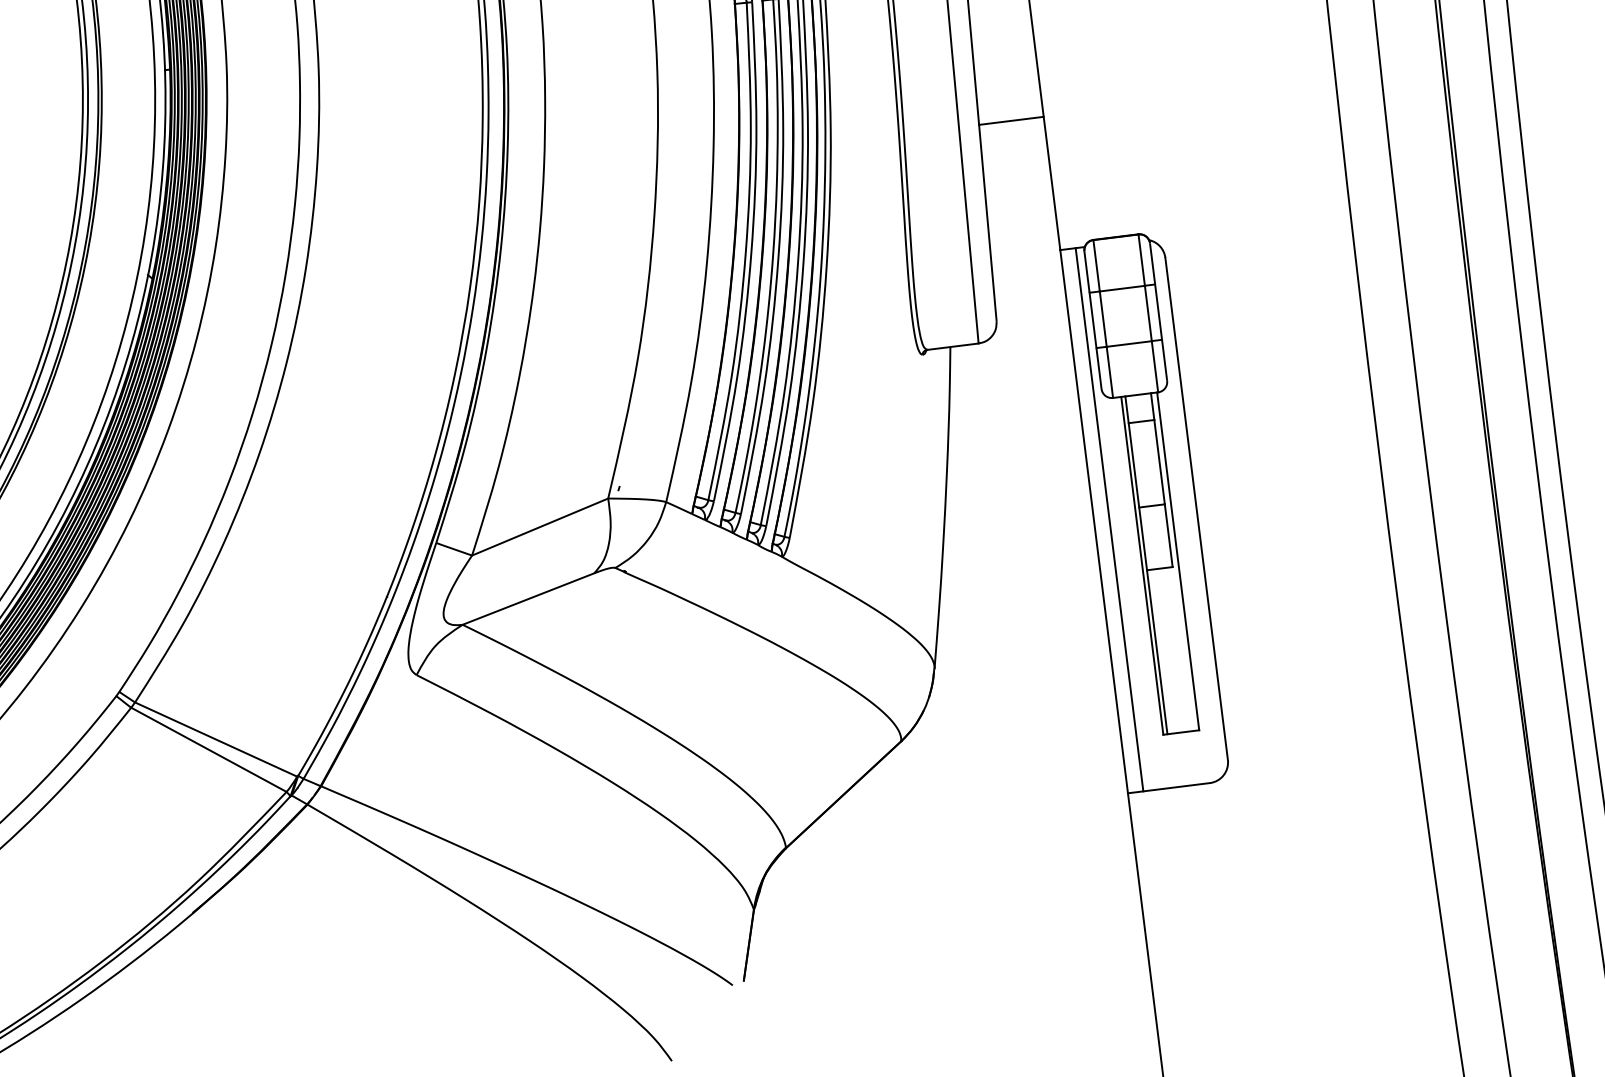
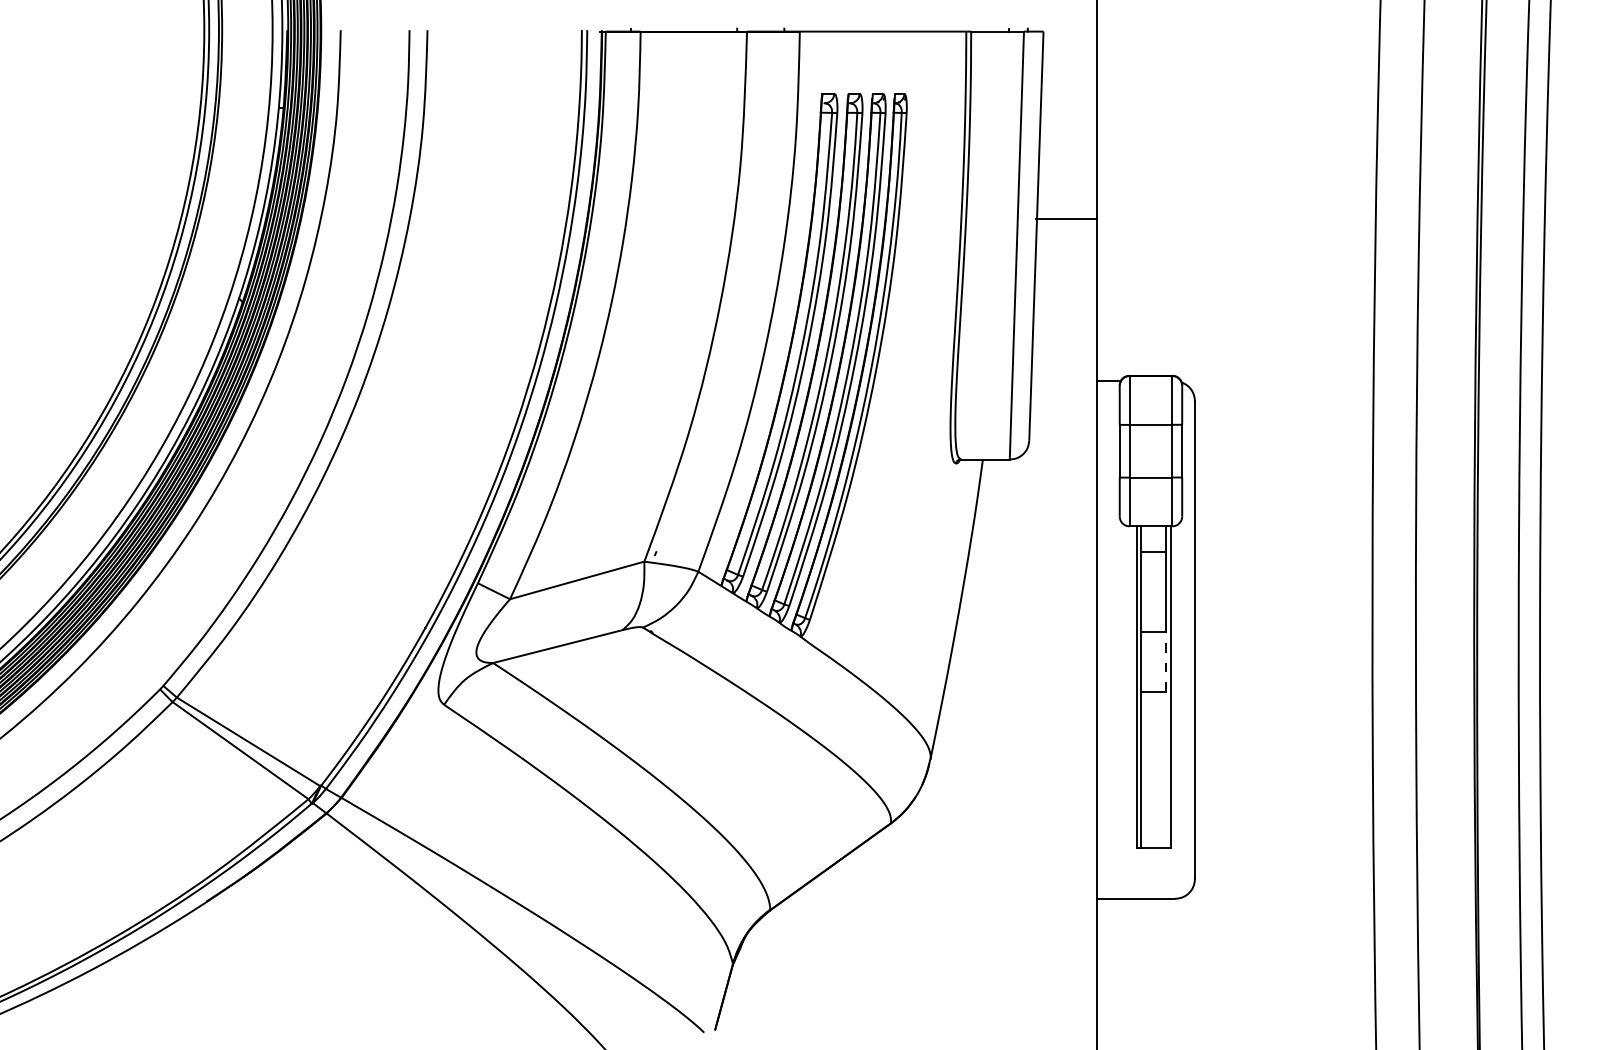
line: (1011, 120) -> (1066, 218), moved
line: (1108, 519) -> (1111, 639), removed
line: (1168, 535) -> (1165, 661), solid -> dashed

